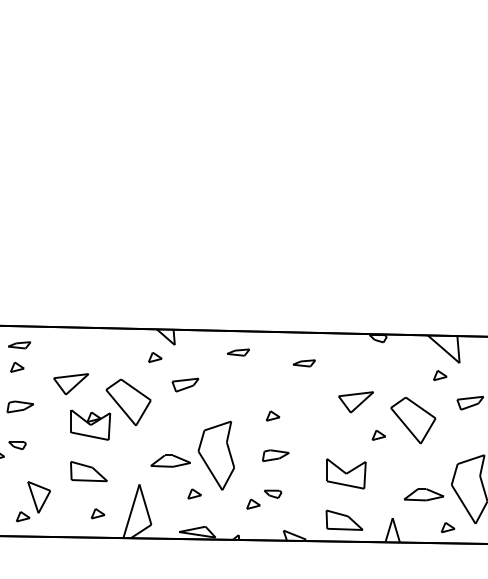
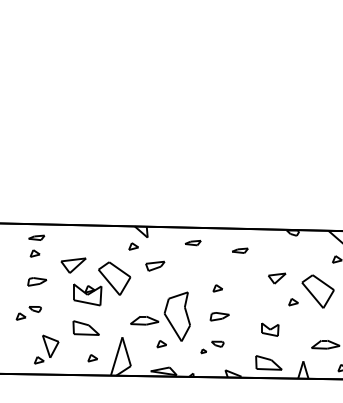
part: (355, 402) -> (276, 278), size x0.7
part: (346, 473) -> (270, 329), size x0.6
part: (253, 503) -> (203, 350), size x0.6

